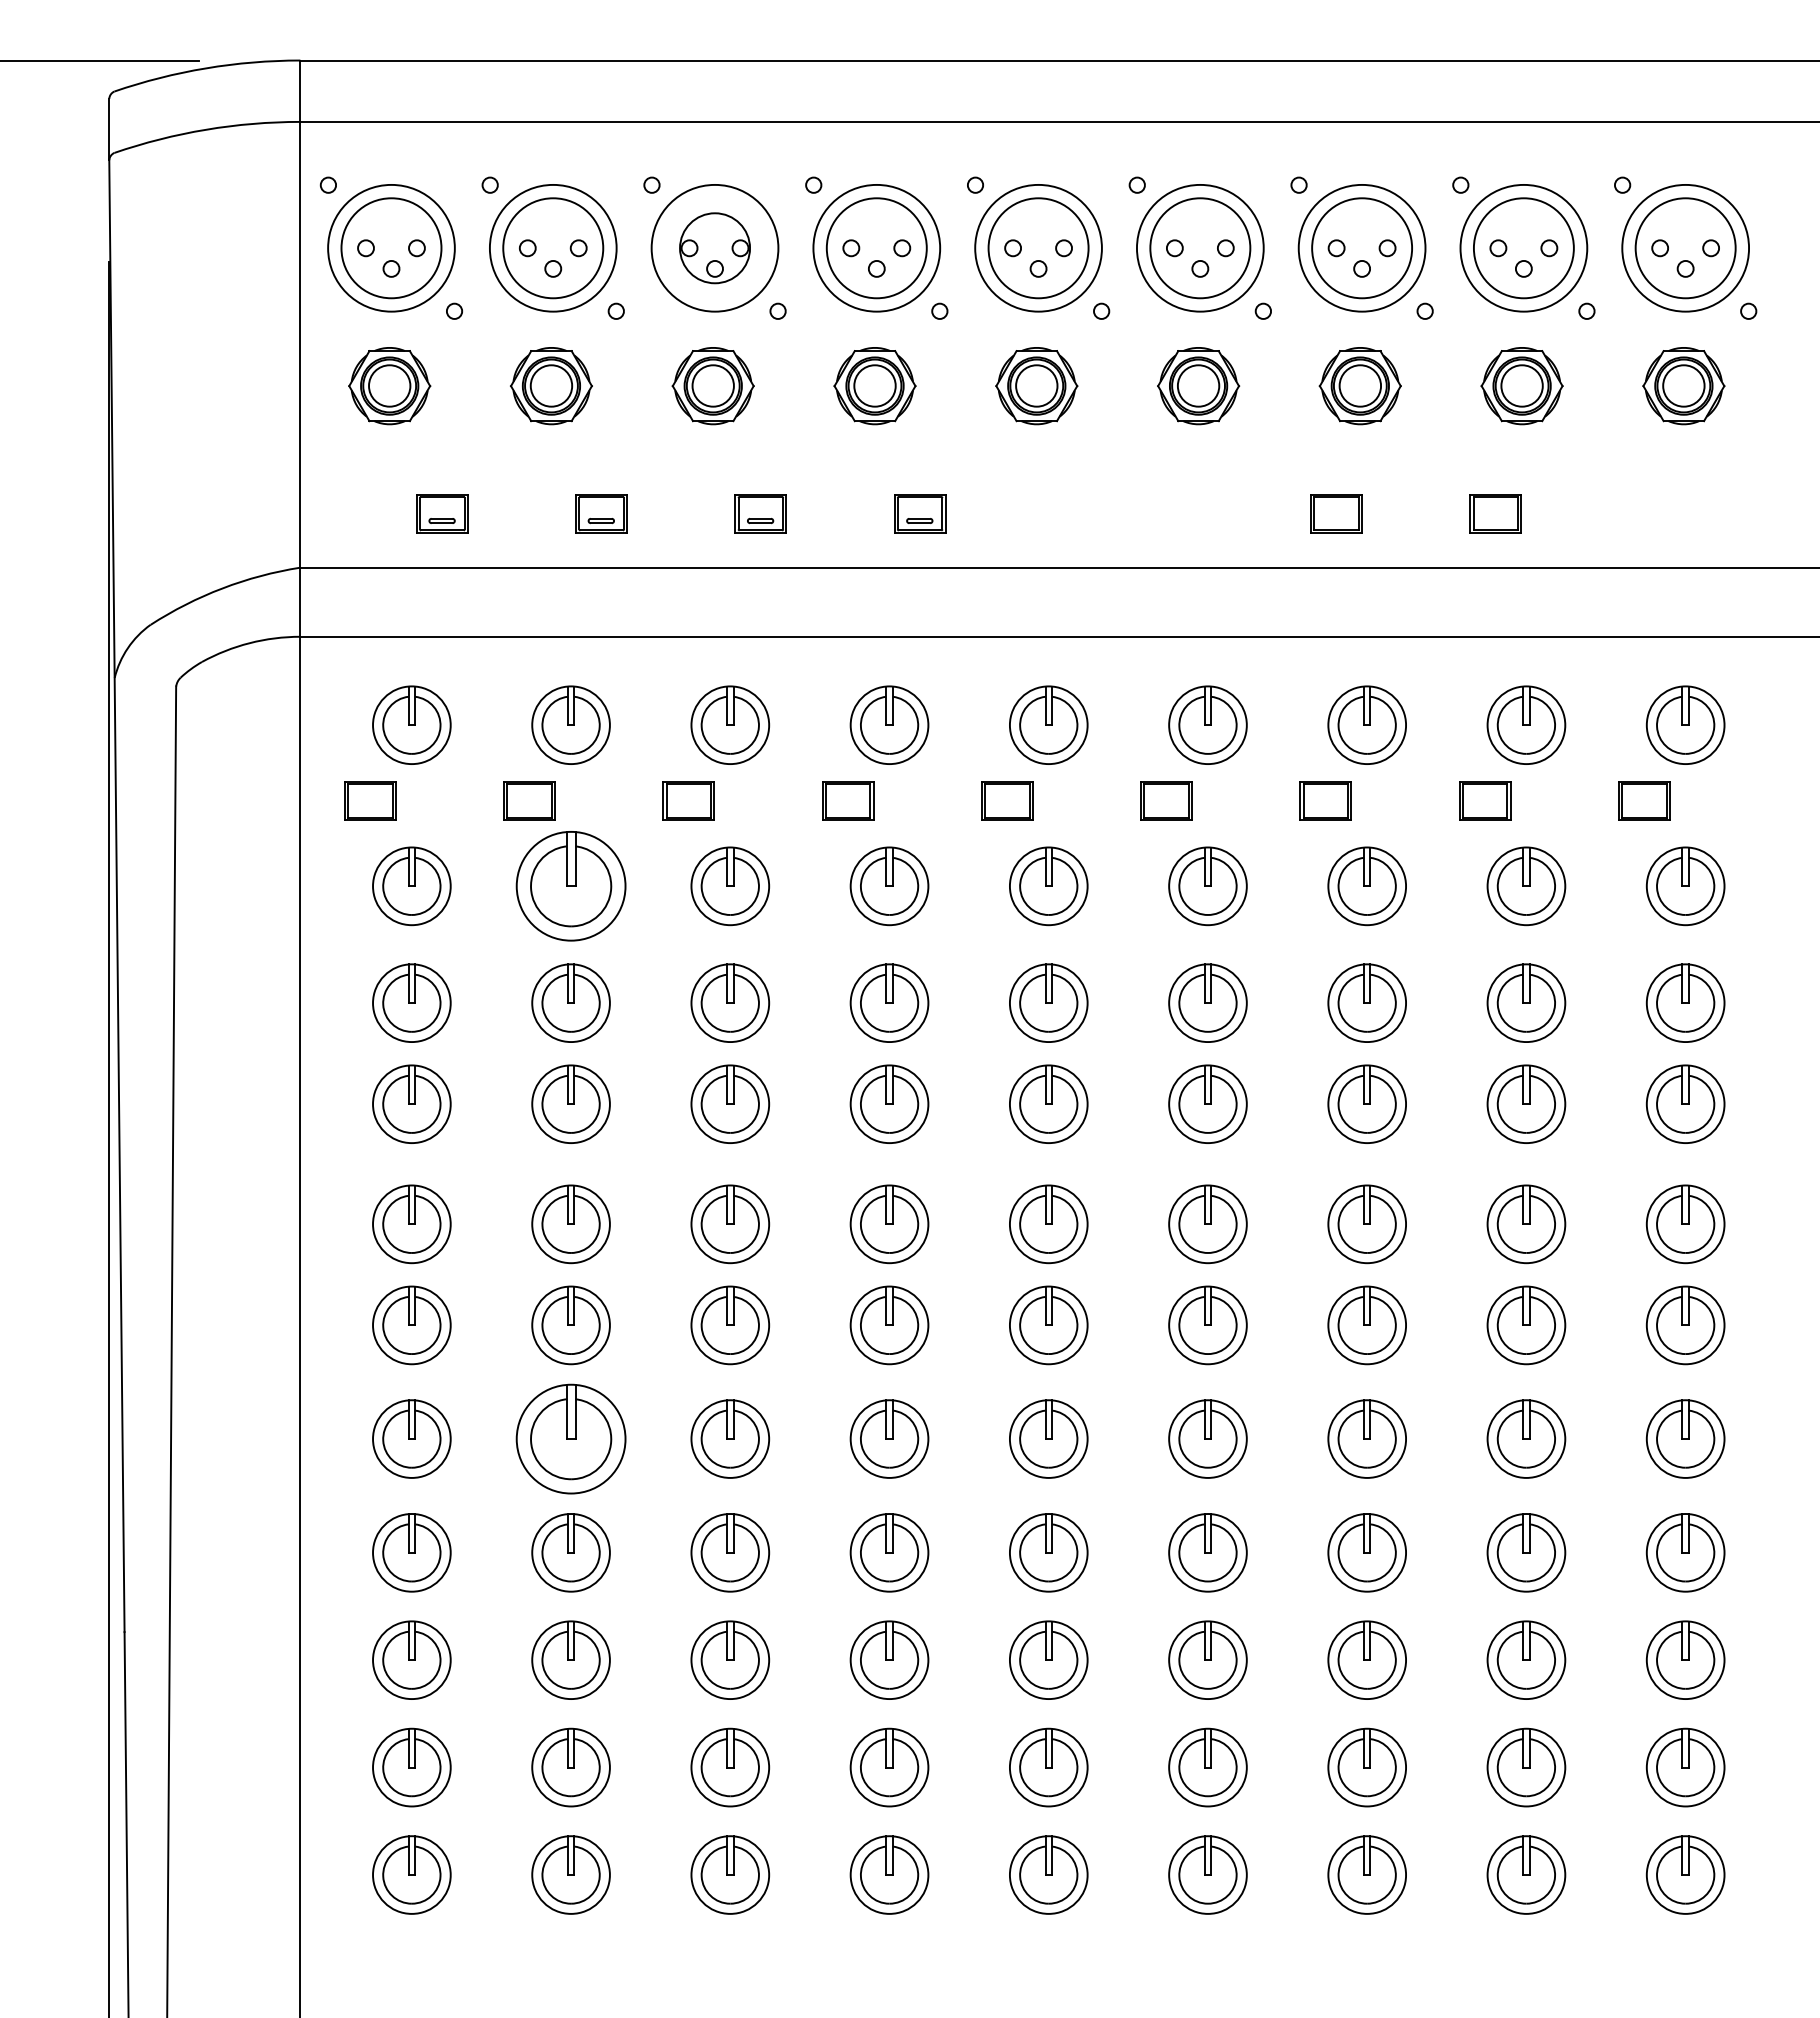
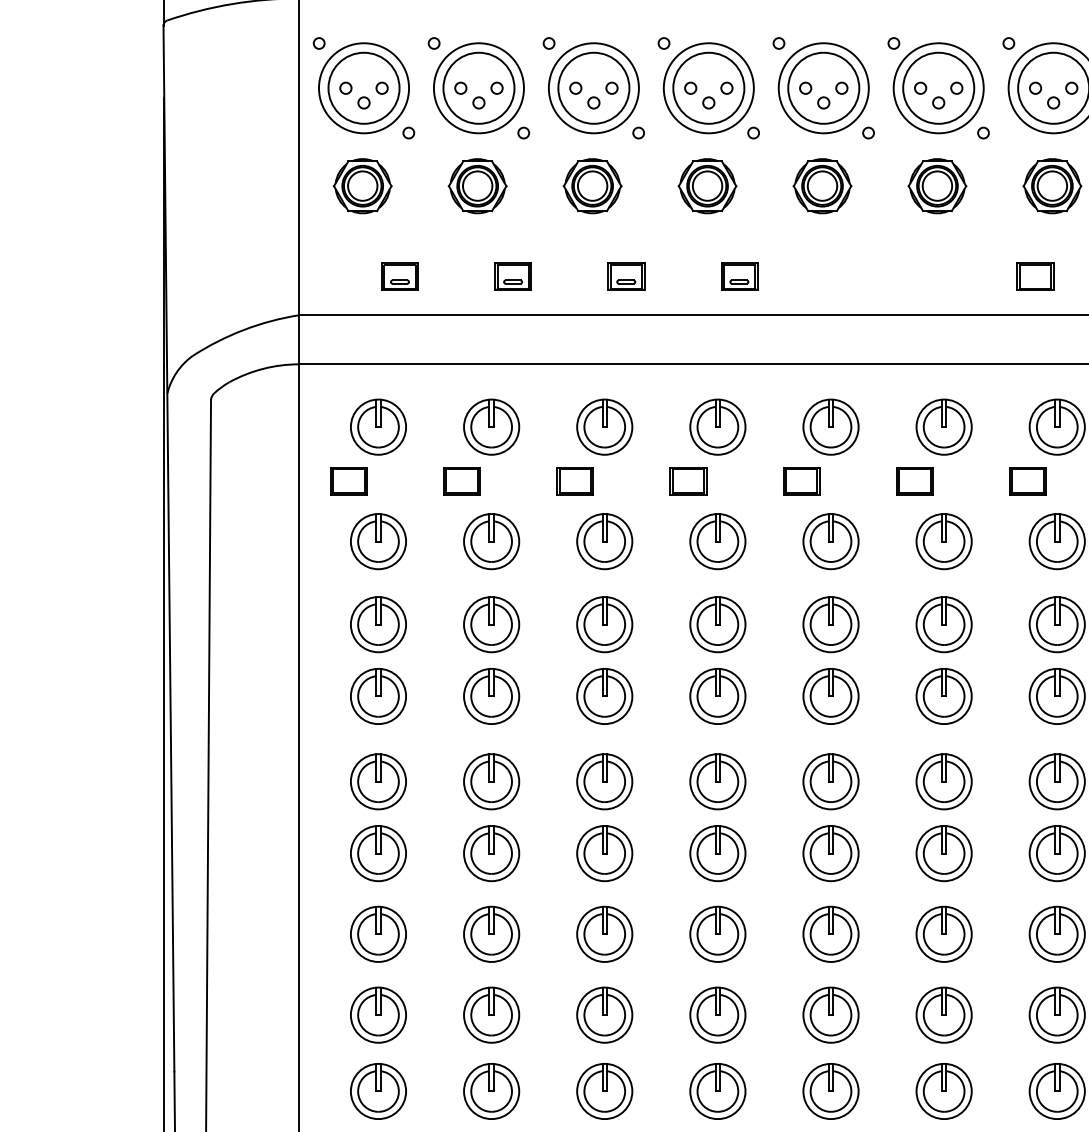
circle: (715, 248) -> (594, 88), size x1.43
part: (570, 886) -> (491, 541), size x0.71
part: (570, 1438) -> (491, 933), size x0.71

